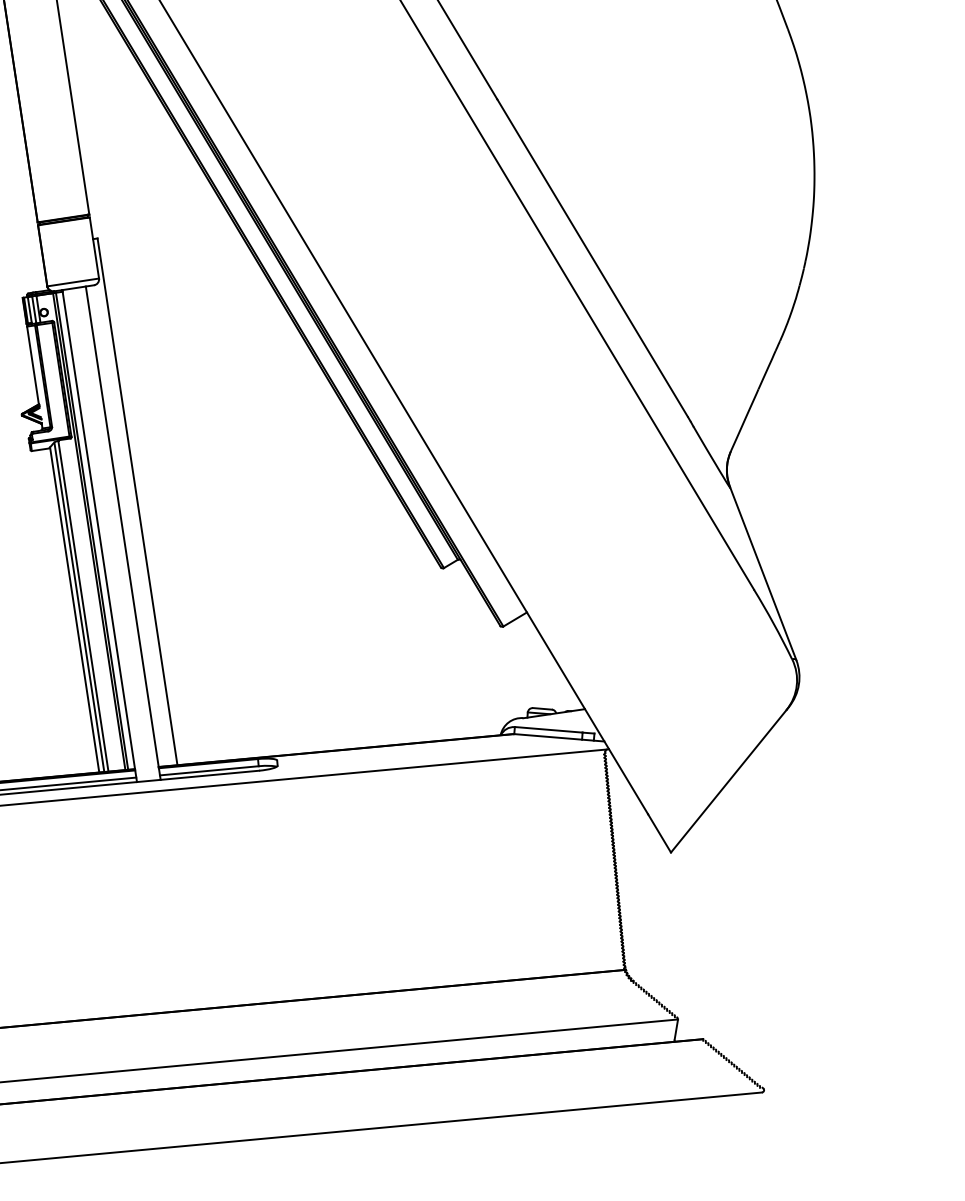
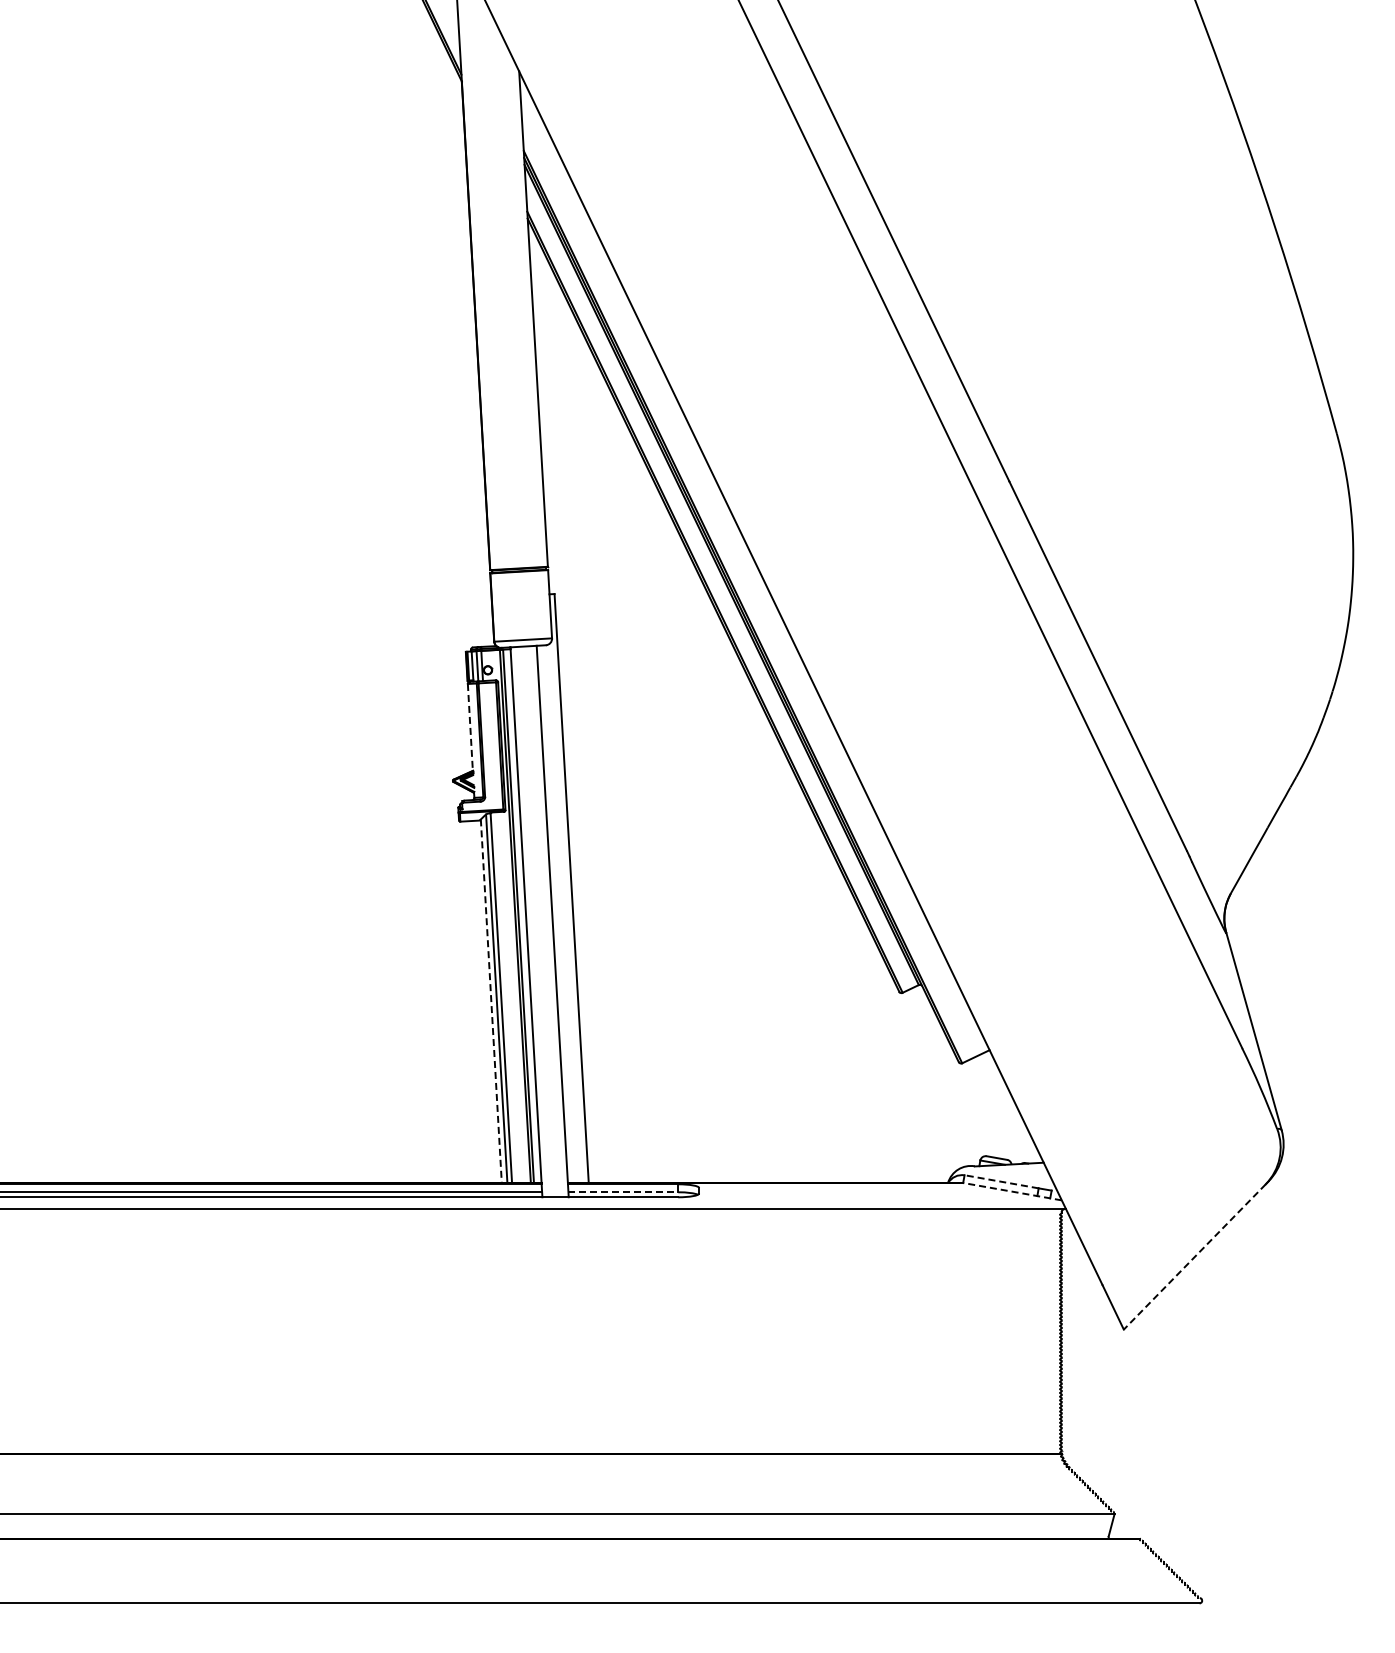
line: (33, 365) -> (470, 727), solid -> dashed
line: (74, 610) -> (491, 1001), solid -> dashed
line: (548, 729) -> (1001, 1181), solid -> dashed
line: (558, 737) -> (1011, 1191), solid -> dashed
line: (209, 770) -> (623, 1192), solid -> dashed
line: (728, 780) -> (1194, 1256), solid -> dashed

